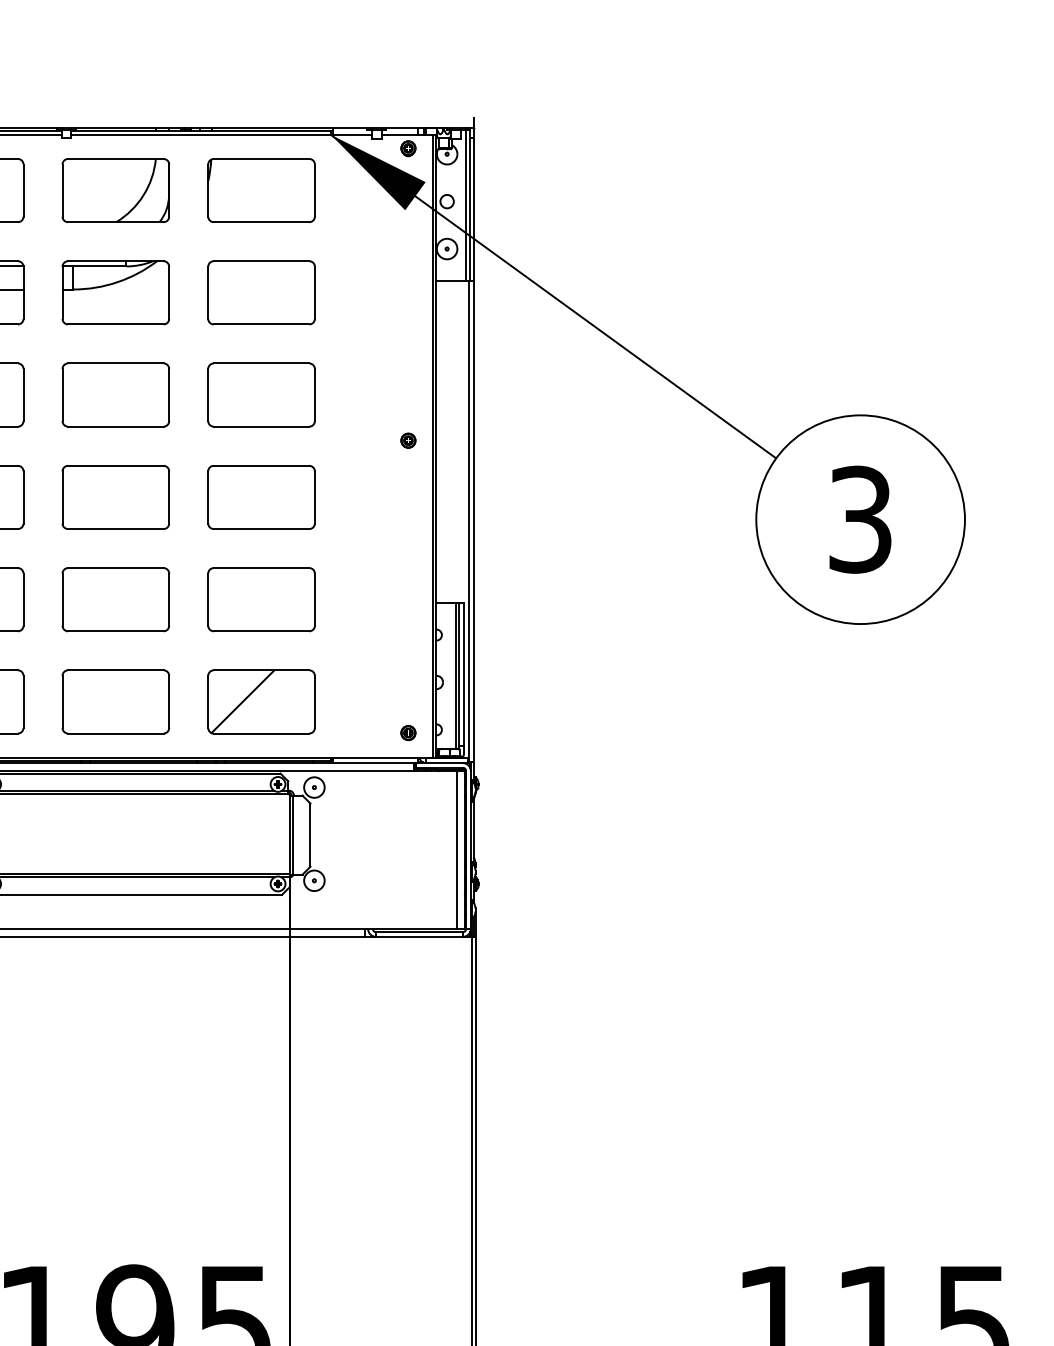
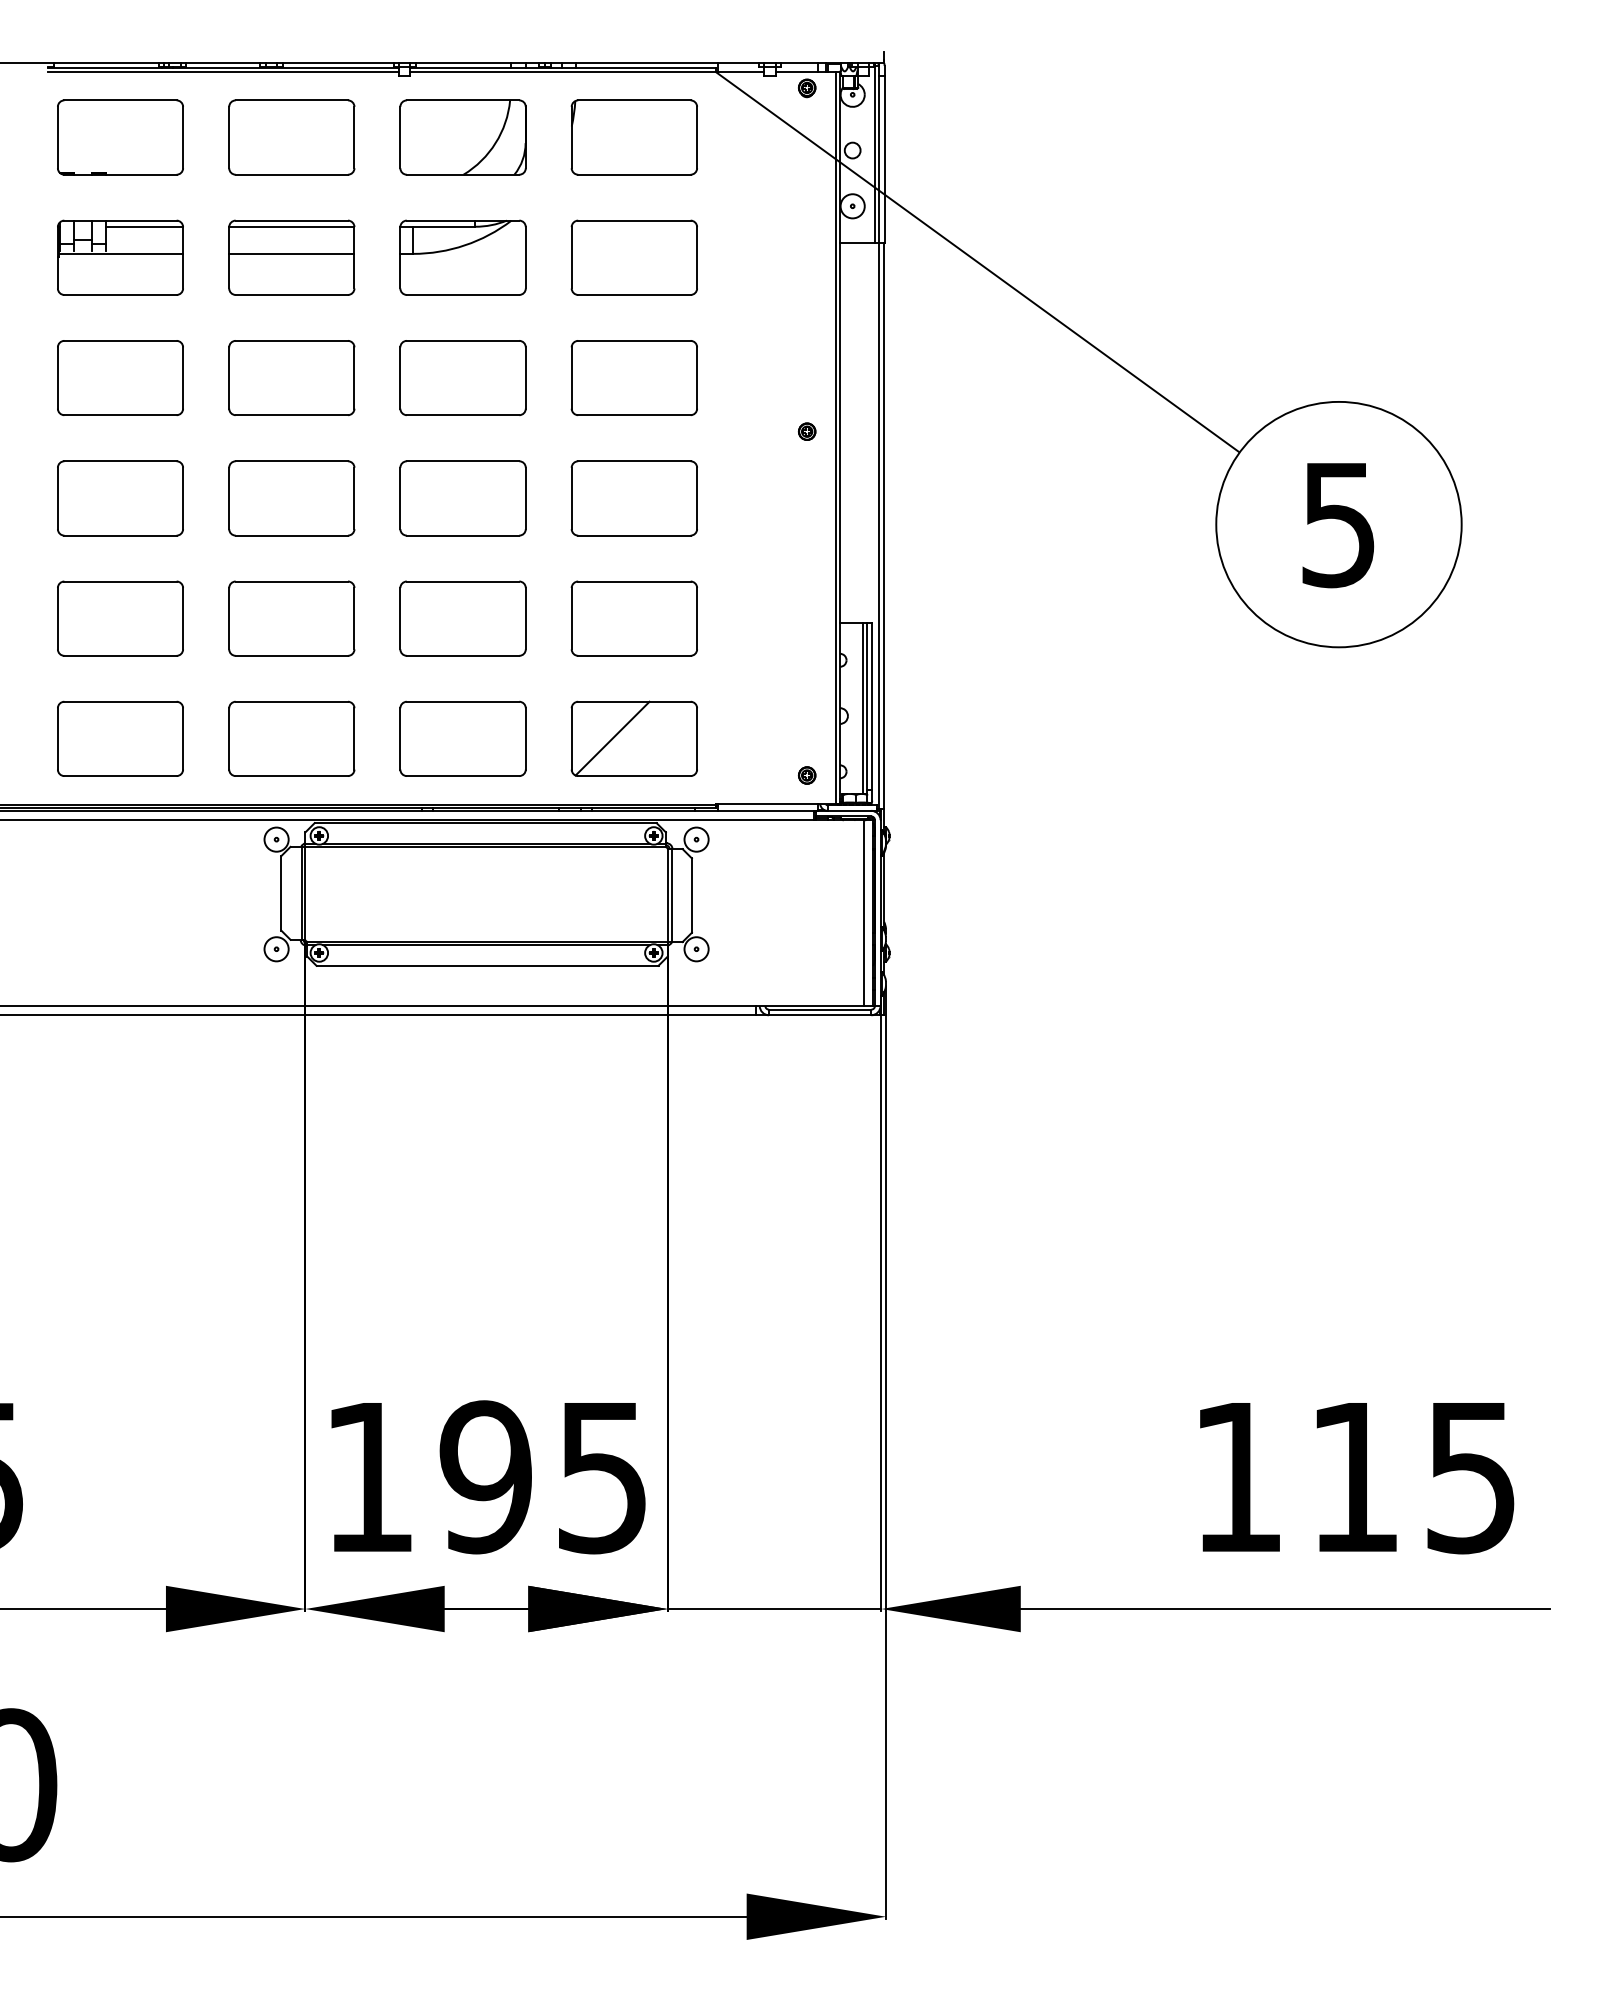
fill: (378, 172) -> (771, 116), removed
text: (860, 519) -> (1338, 524), 3 -> 5

